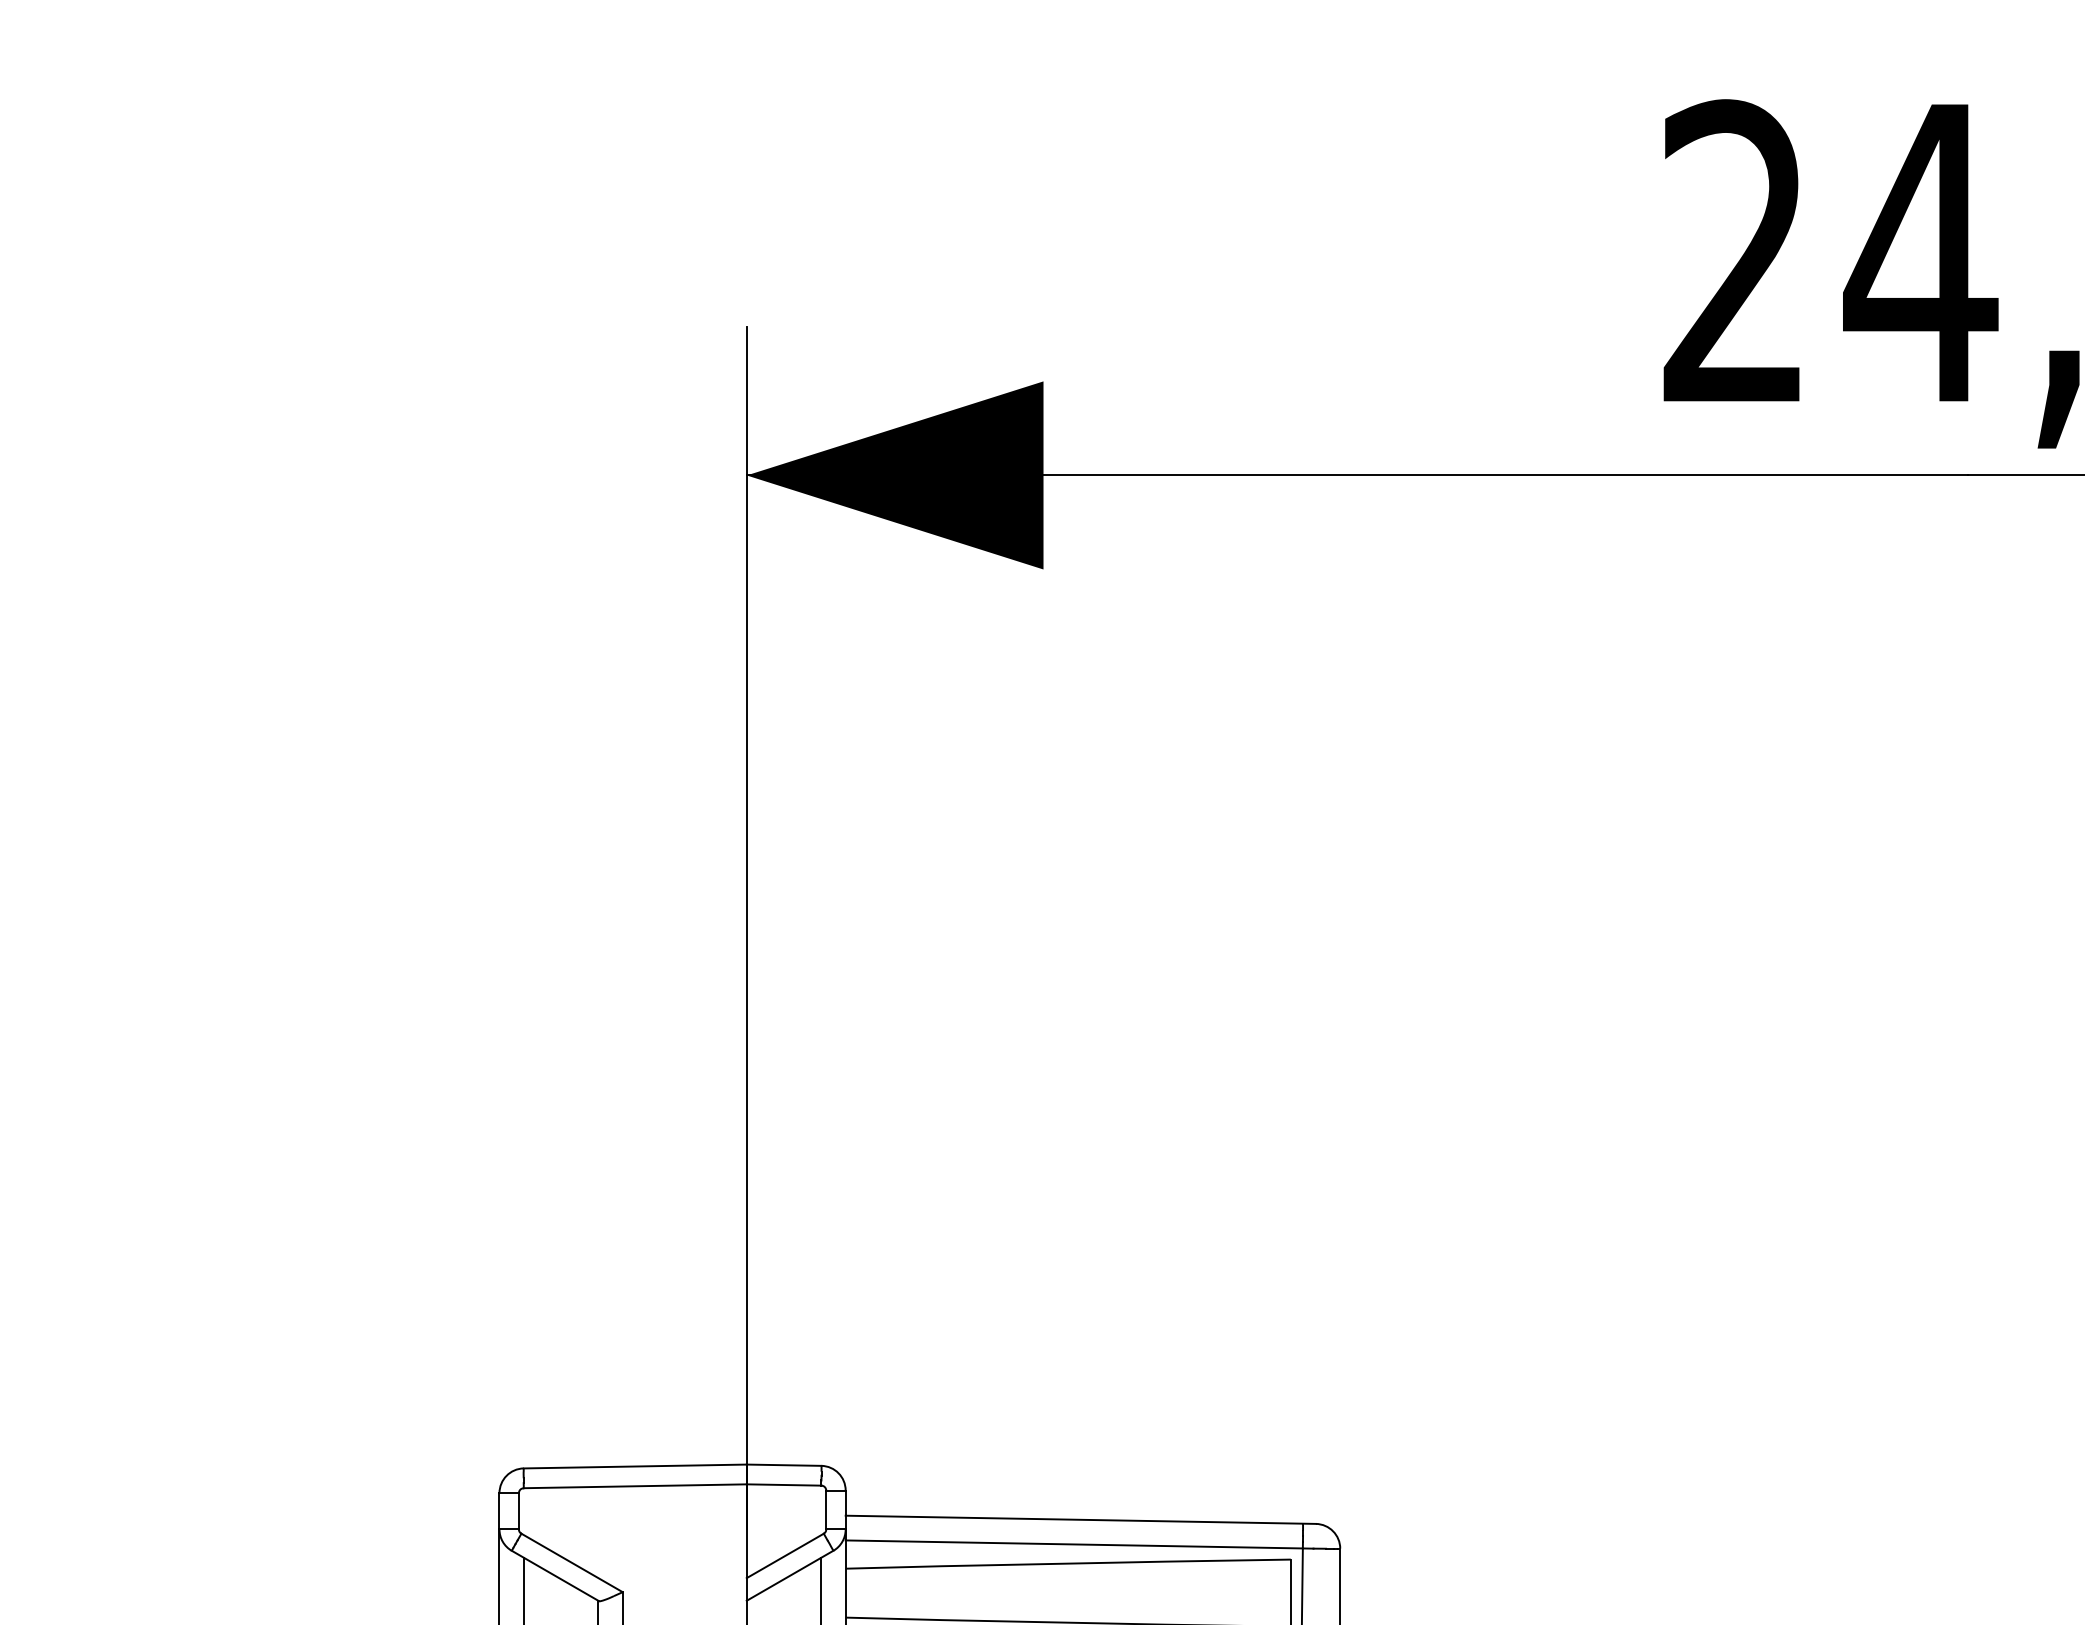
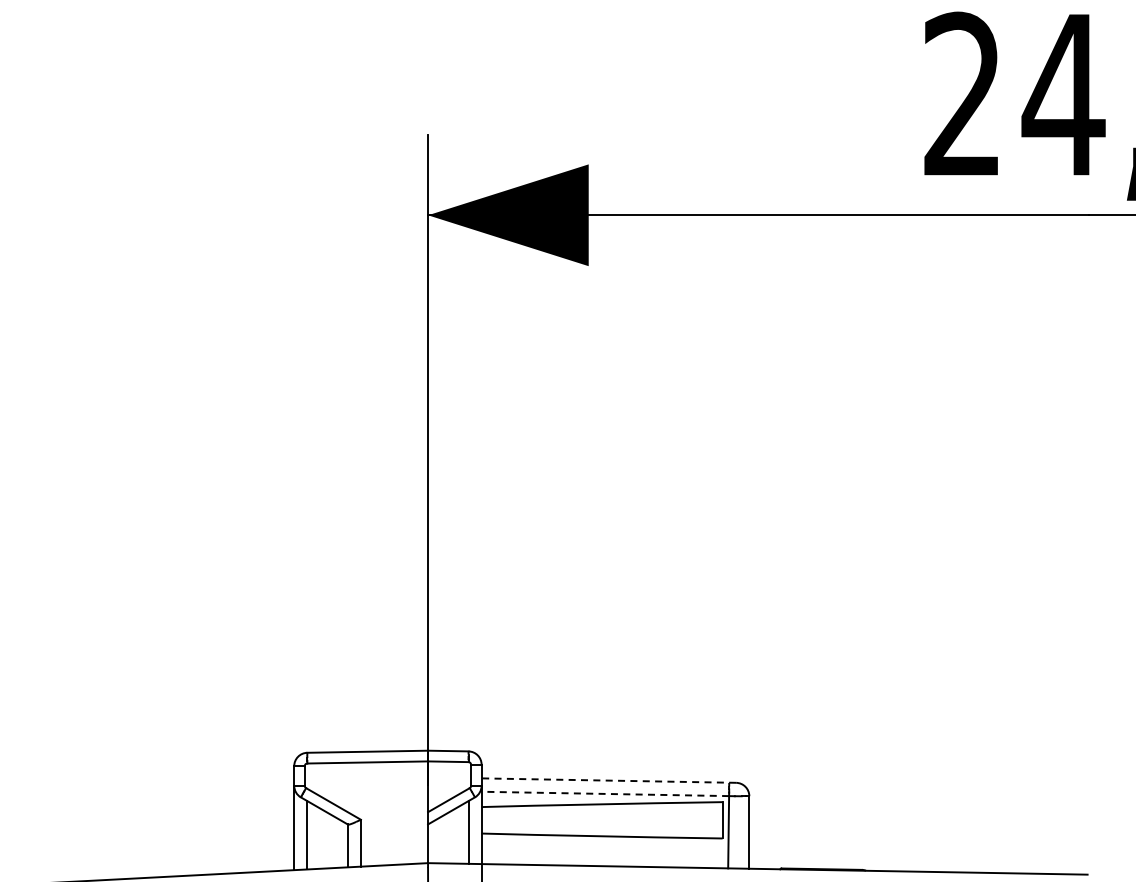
line: (1080, 1519) -> (608, 780), solid -> dashed
line: (1074, 1543) -> (605, 793), solid -> dashed

